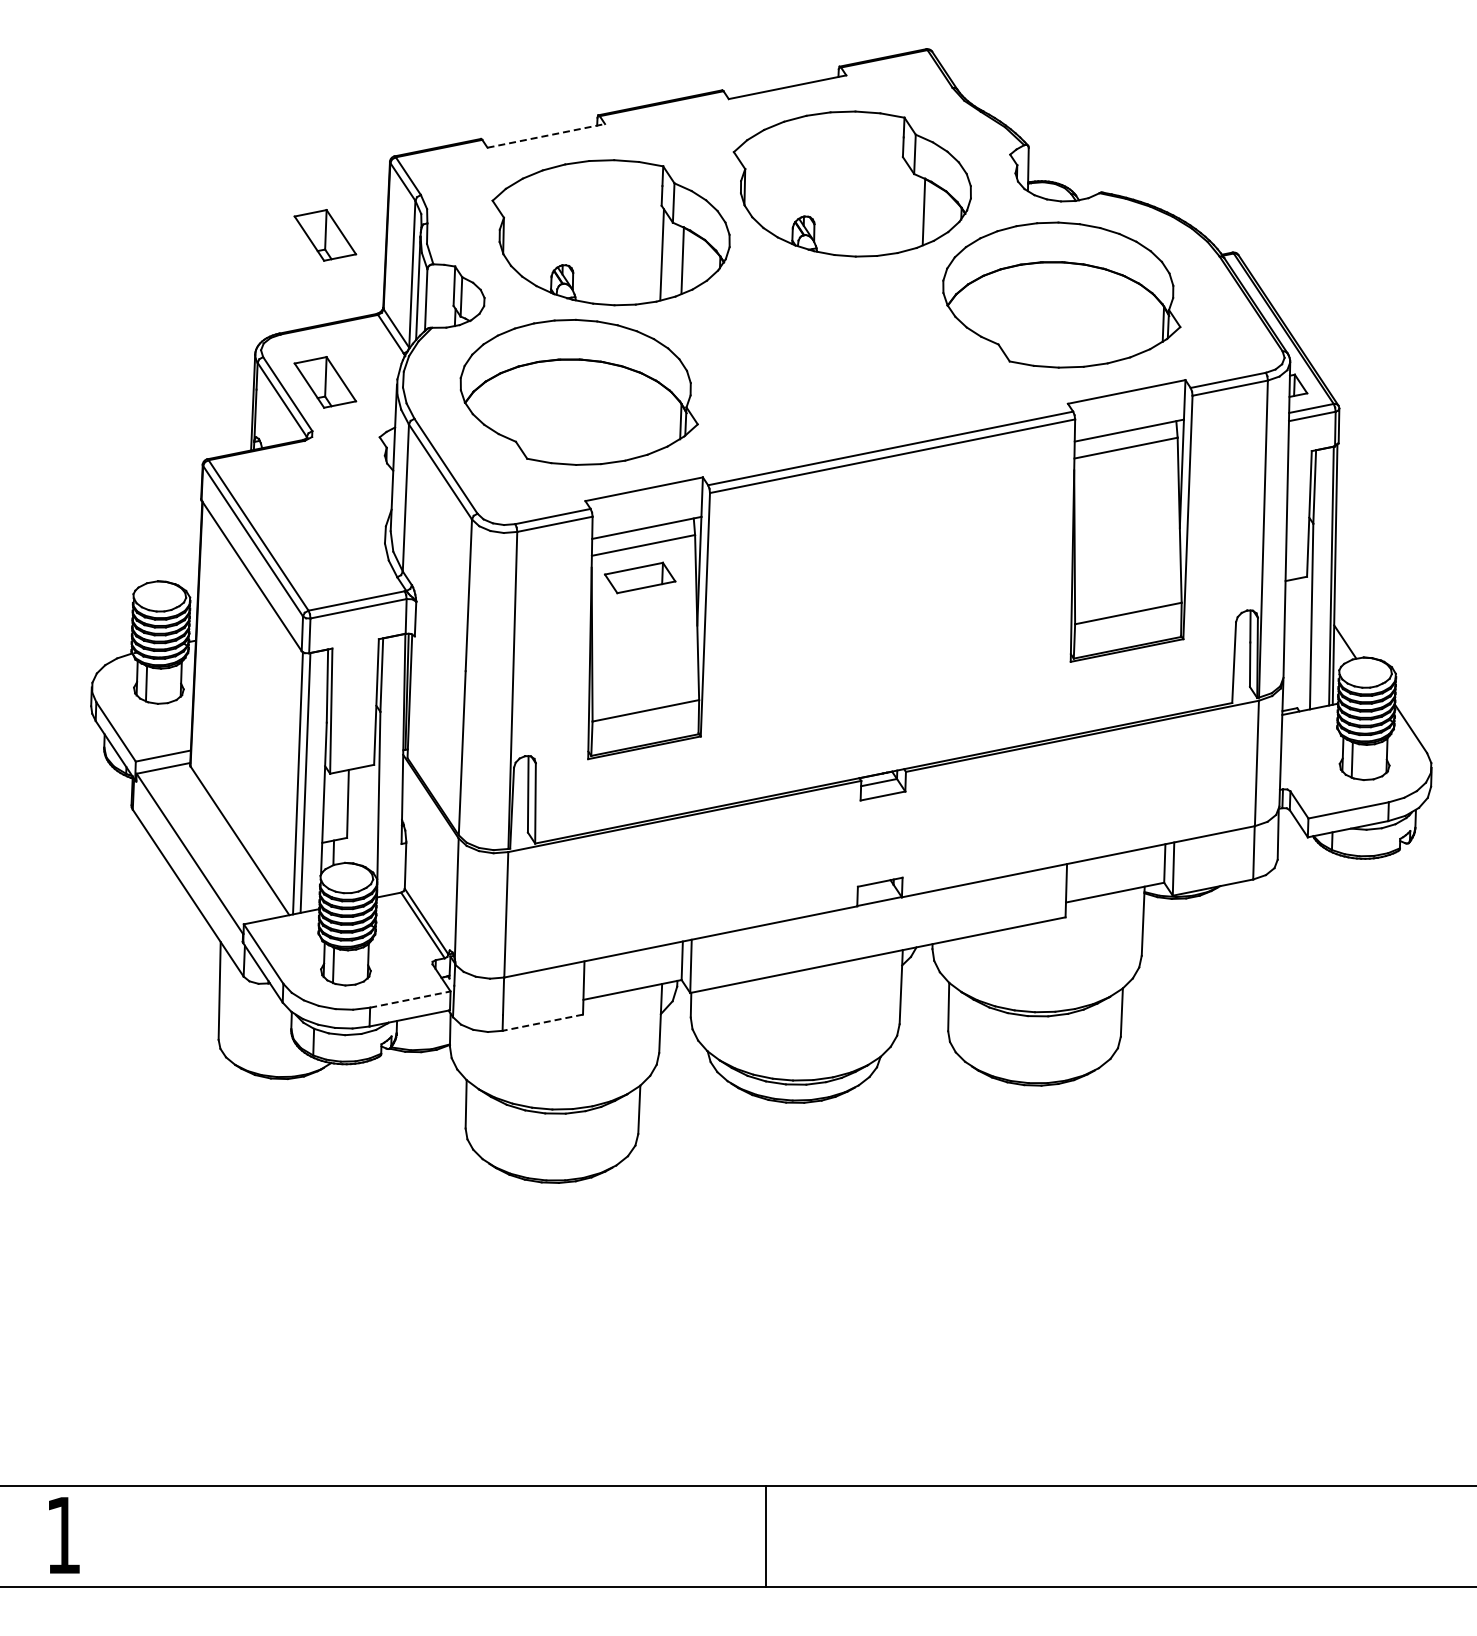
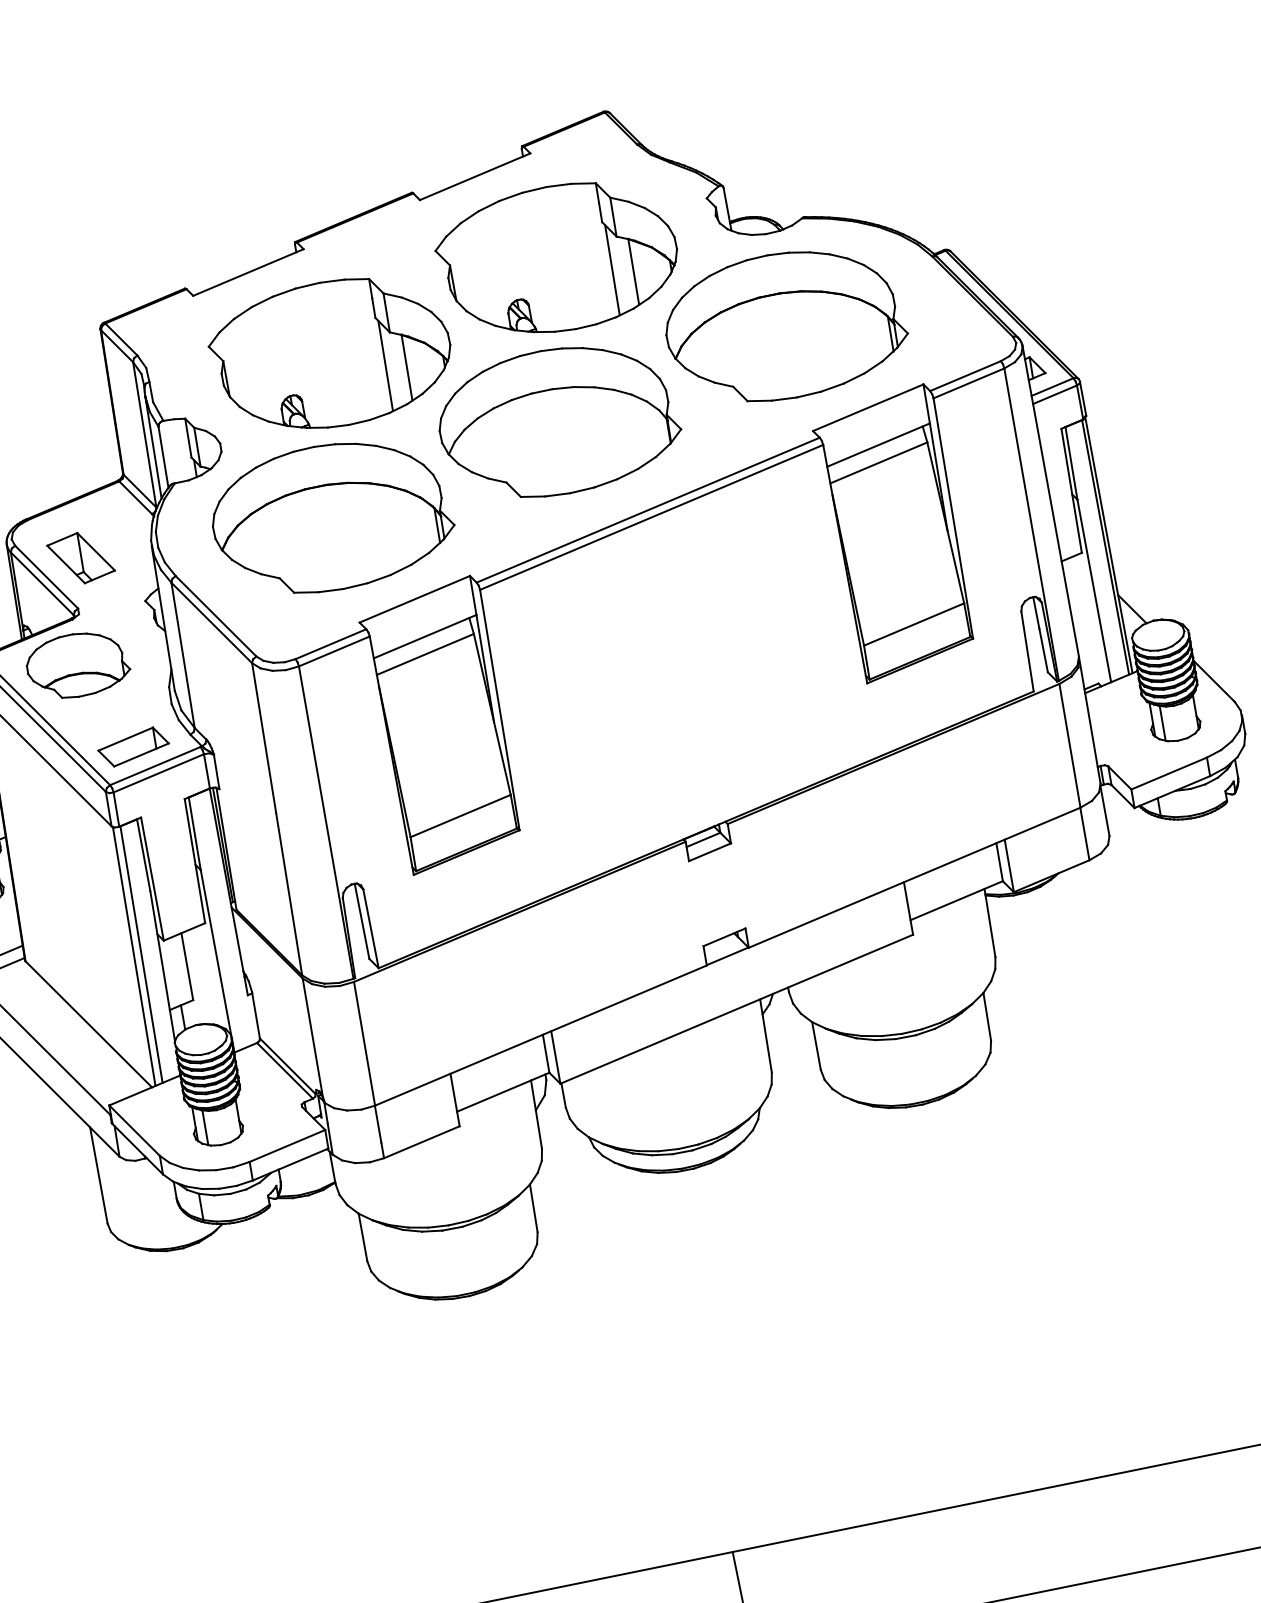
line: (546, 135) -> (248, 272), dashed -> solid
line: (903, 205) -> (612, 269), added
part: (325, 235) -> (51, 414), removed
part: (820, 343) -> (558, 421), added
part: (300, 486) -> (77, 665), added
part: (639, 577) -> (132, 746), moved
line: (410, 999) -> (287, 1145), dashed -> solid
line: (542, 1022) -> (421, 1142), dashed -> solid

